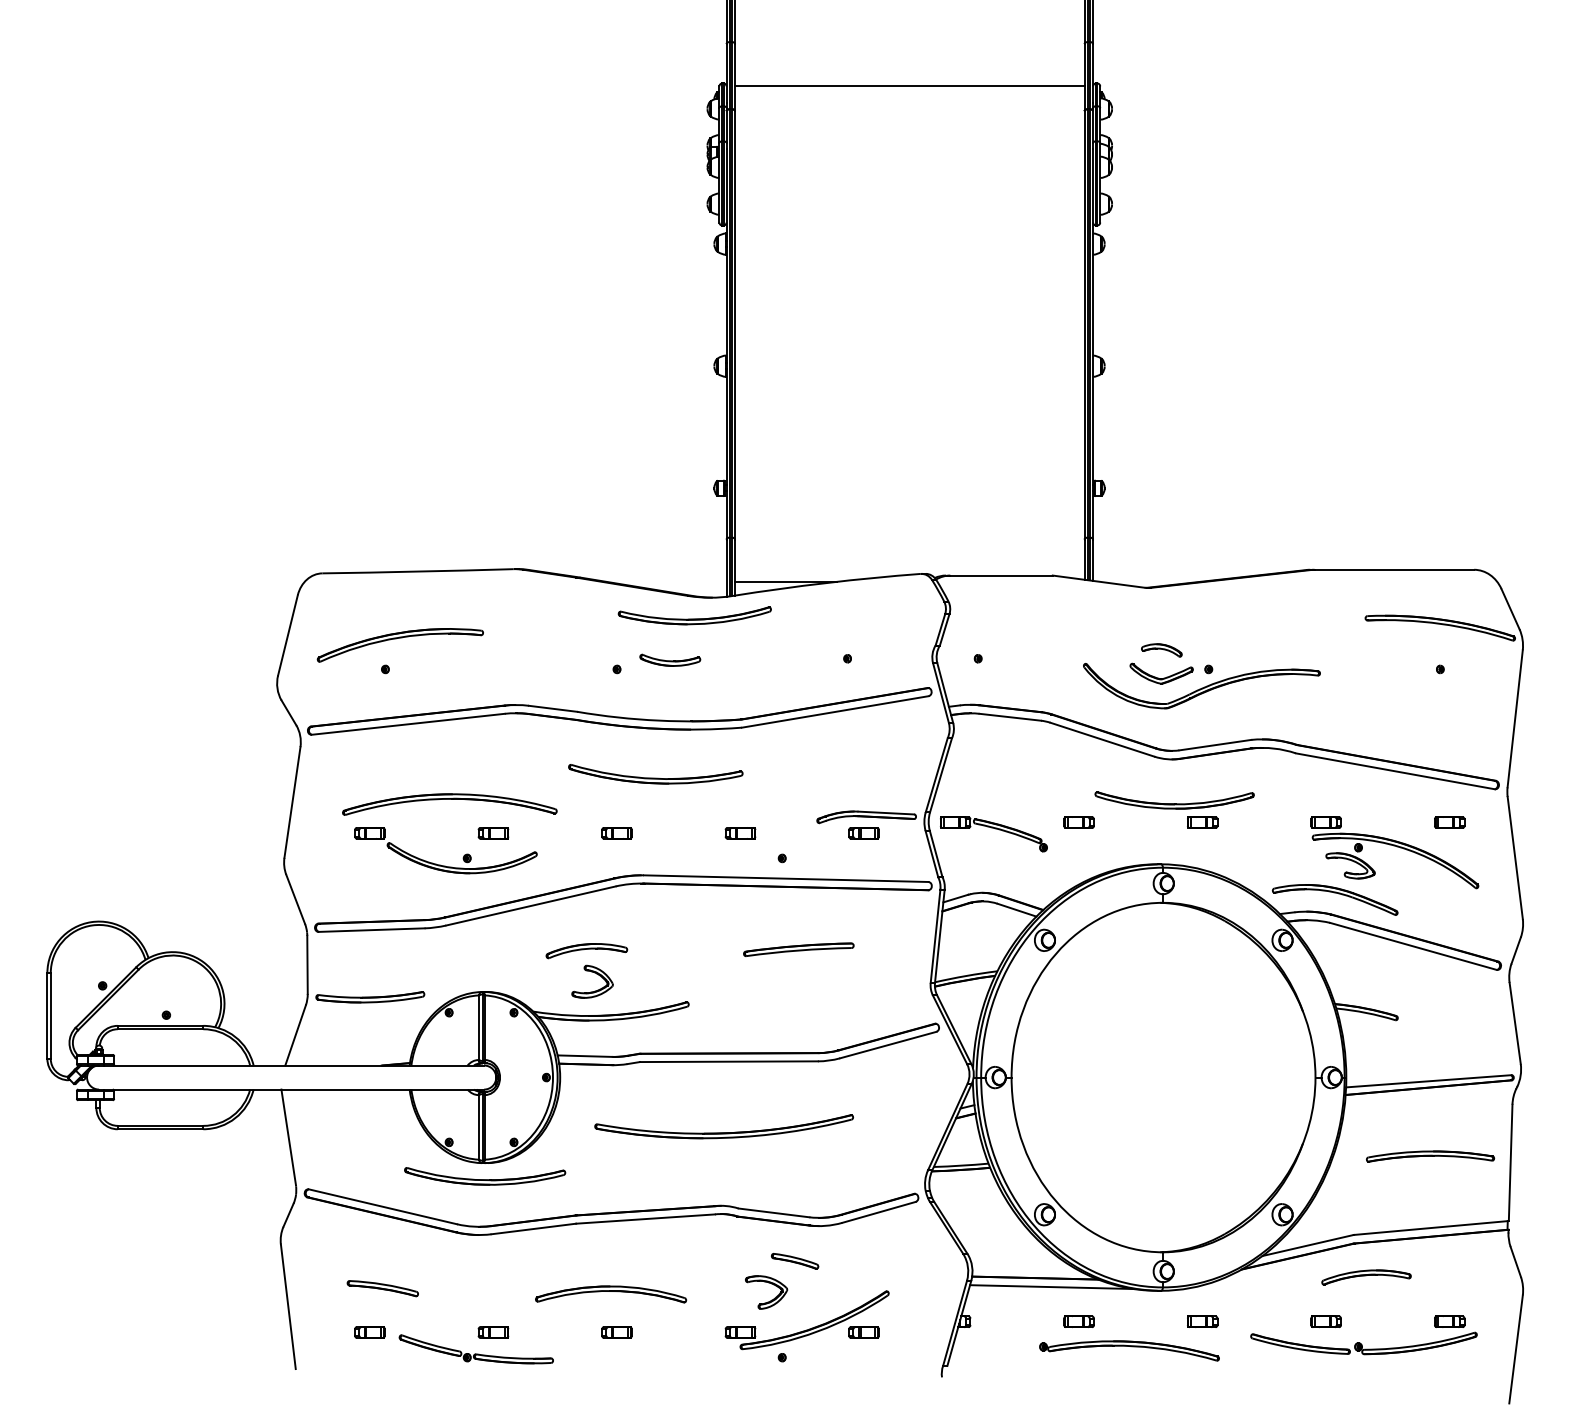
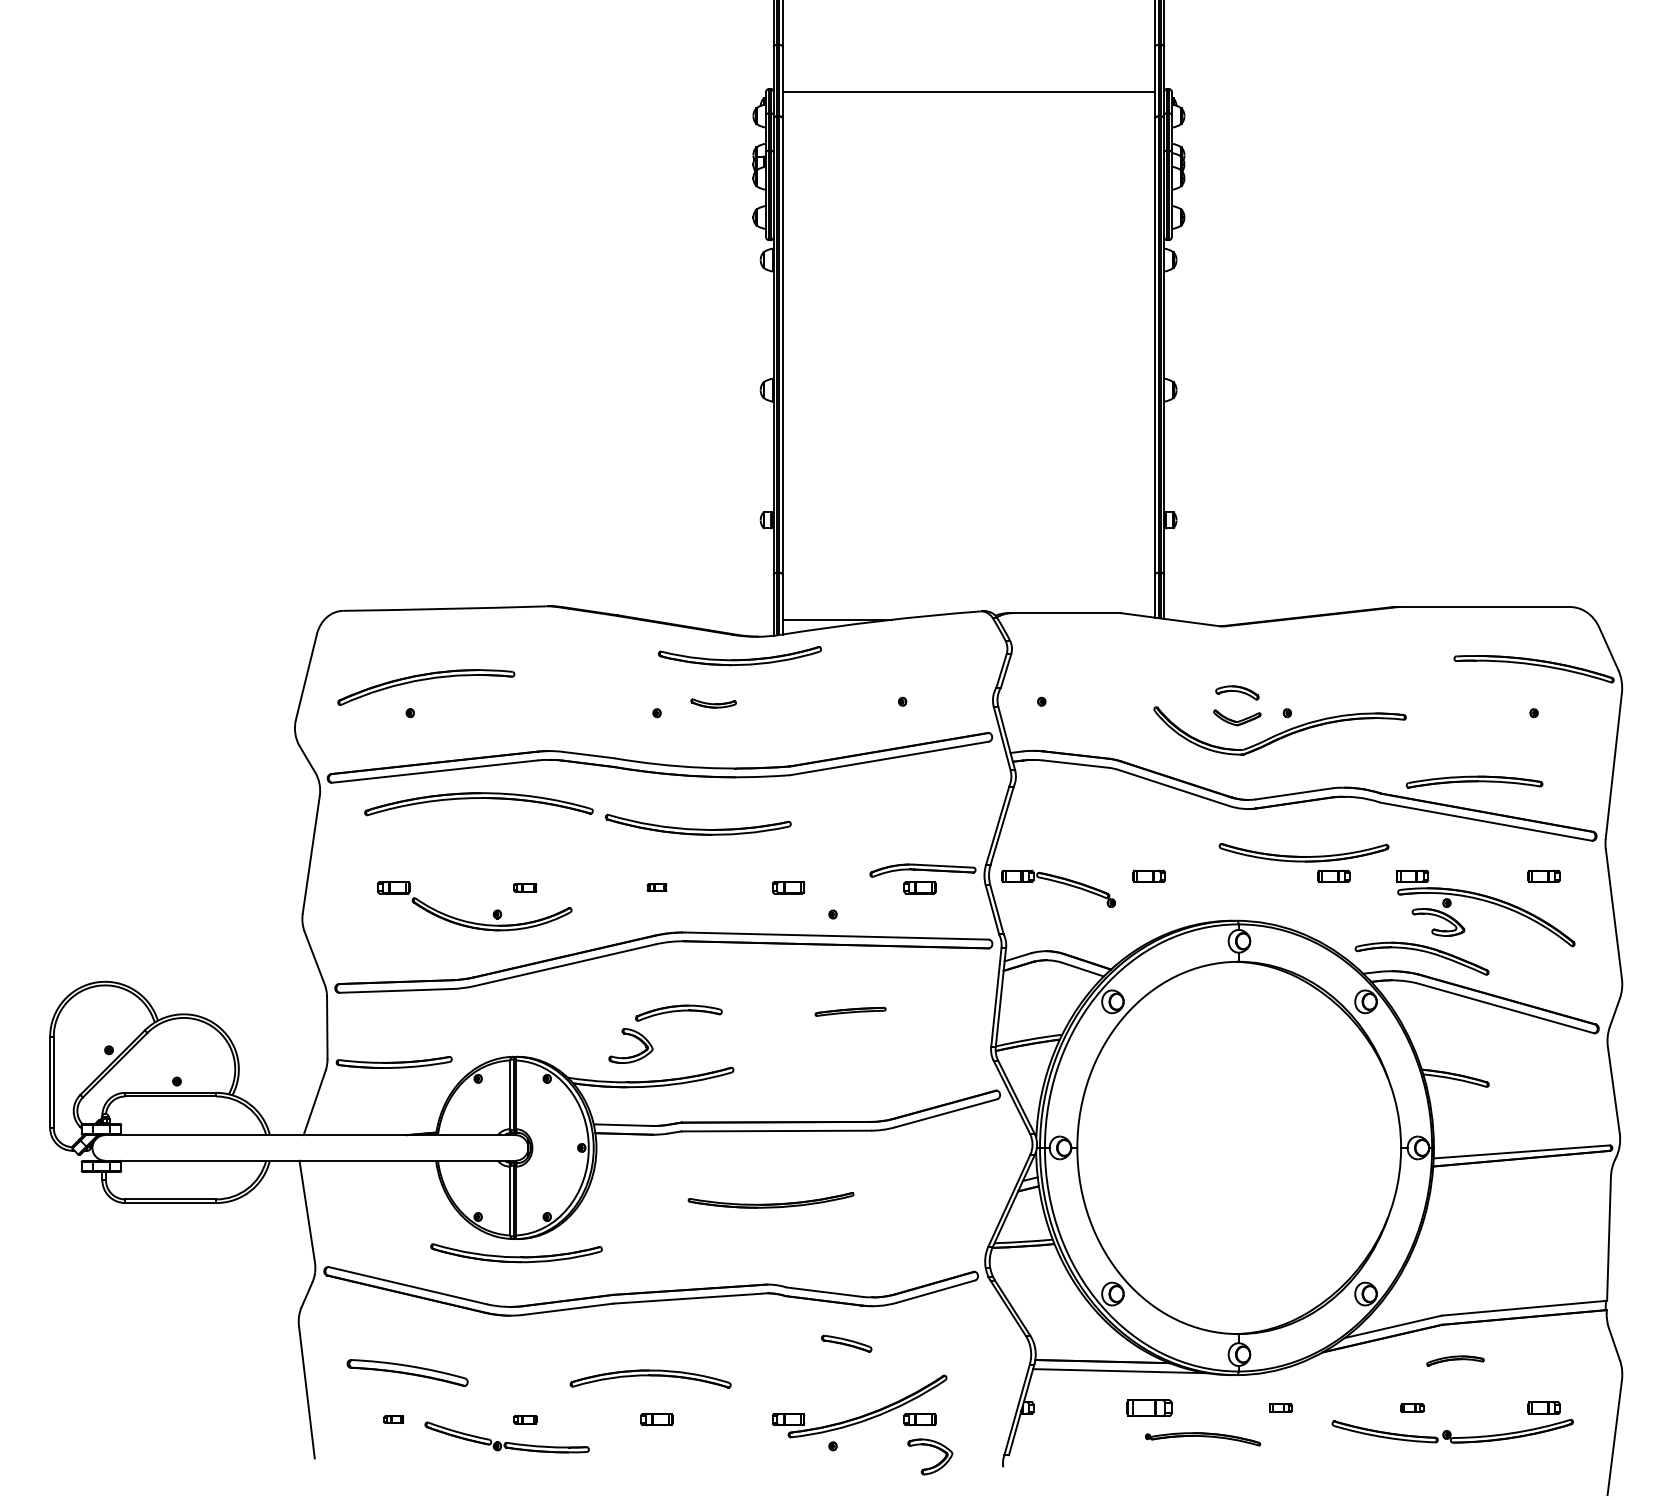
part: (670, 660) -> (713, 703), size x0.7
part: (1161, 673) -> (1237, 717), size x0.7
part: (449, 804) -> (478, 804), moved
part: (1174, 809) -> (1303, 862), moved
part: (492, 833) -> (524, 887), size x0.7
part: (616, 833) -> (656, 887), size x0.6
part: (798, 949) -> (850, 1011), size x0.6
part: (586, 950) -> (678, 1012), moved
part: (723, 1126) -> (770, 1200), size x0.6
part: (1430, 1155) -> (1474, 781), moved
part: (1366, 1277) -> (1455, 1360), size x0.6
part: (769, 1283) -> (933, 1447), moved
part: (382, 1288) -> (407, 1372), size x1.6
part: (1078, 1321) -> (1148, 1407), size x1.4
part: (1202, 1321) -> (1280, 1407), size x0.7
part: (1326, 1321) -> (1412, 1407), size x0.7
part: (369, 1332) -> (393, 1419), size x0.6
part: (493, 1332) -> (525, 1419), size x0.7
part: (1129, 1351) -> (1202, 1439), size x0.6

